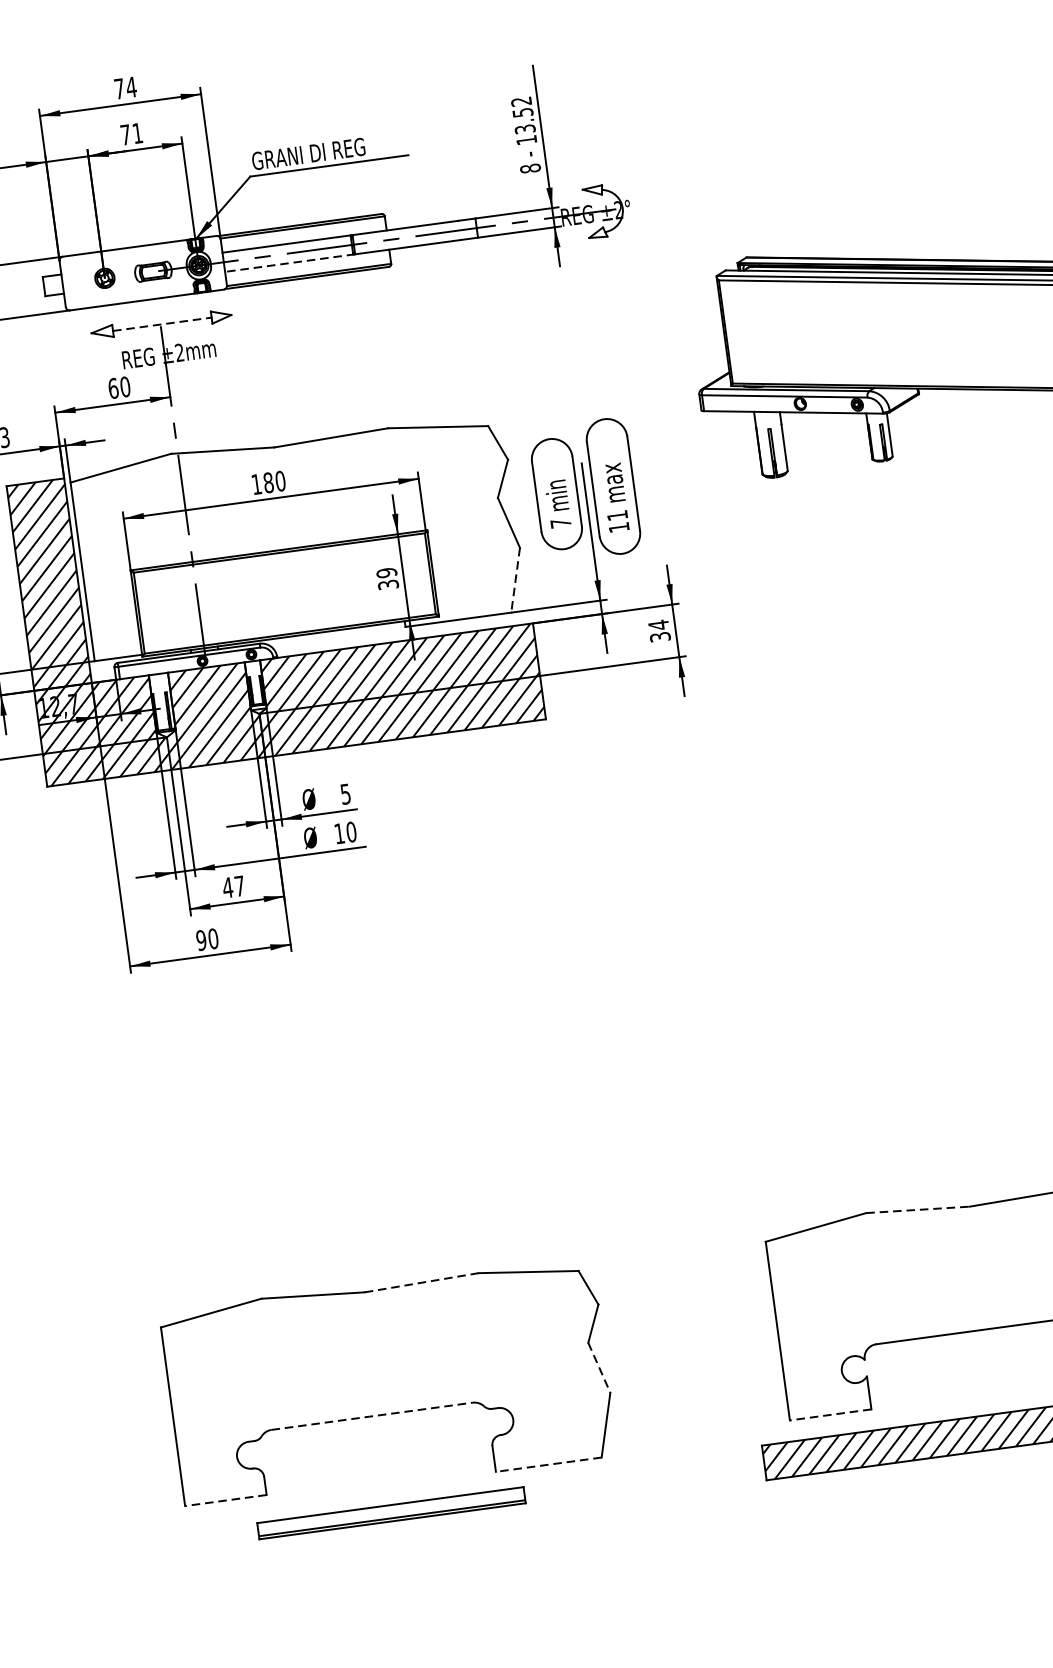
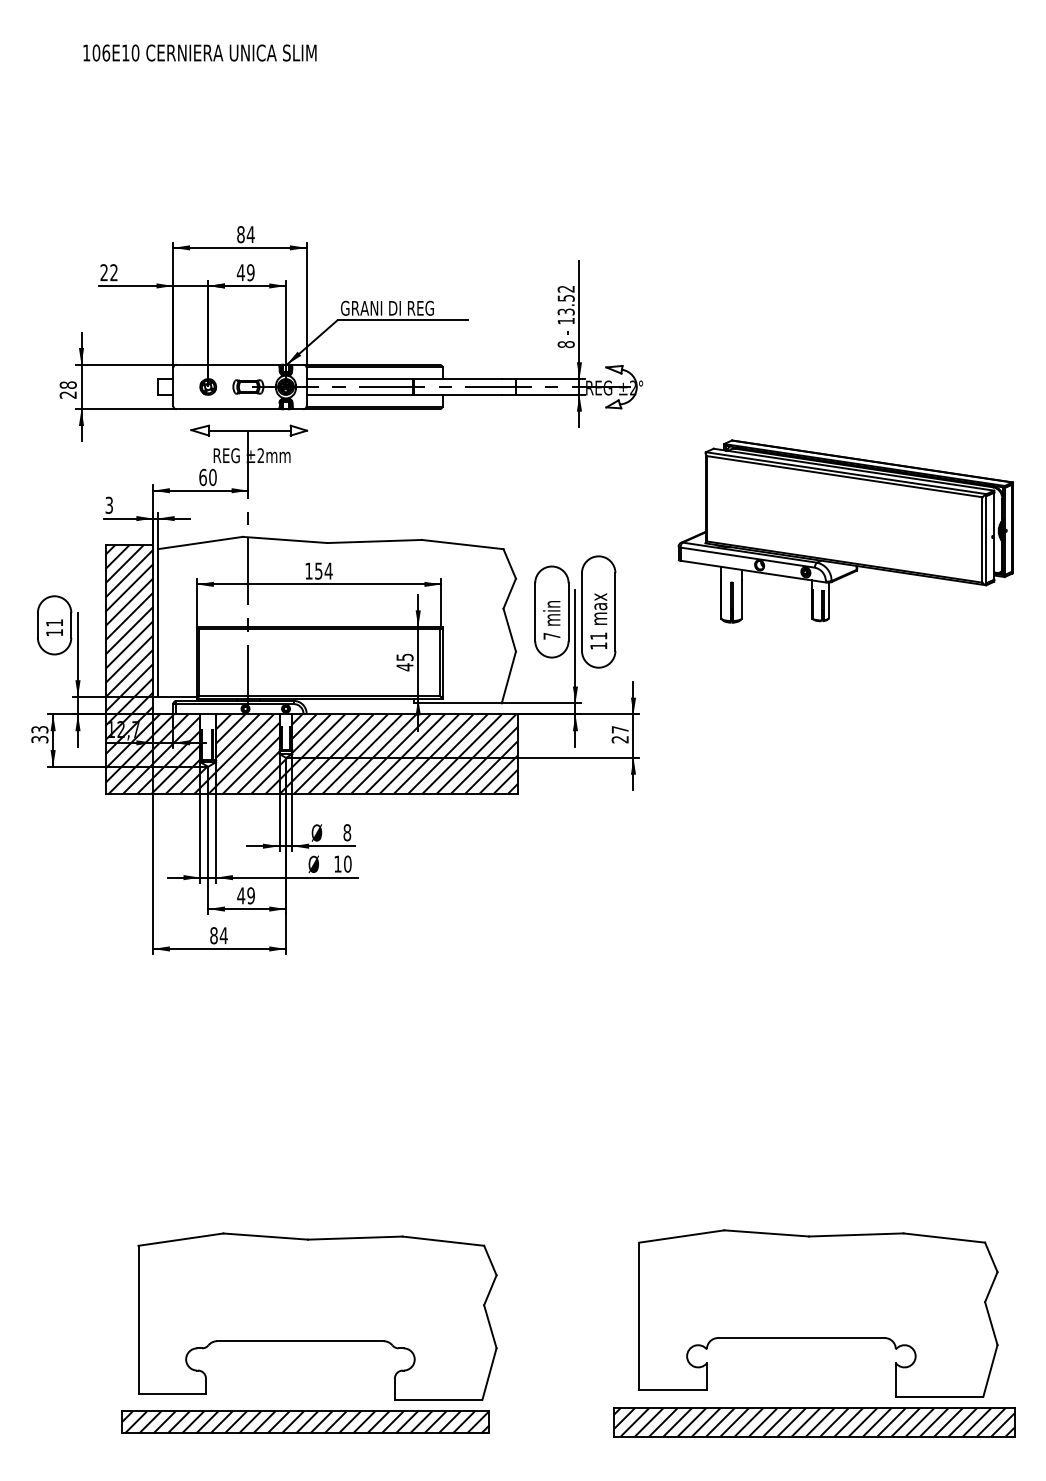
text: (118, 88) -> (240, 234), 74 -> 84
text: (131, 133) -> (245, 272), 71 -> 49
line: (290, 262) -> (360, 394), dashed -> solid
line: (161, 324) -> (249, 430), dashed -> solid
text: (274, 481) -> (323, 570), 180 -> 154
text: (387, 579) -> (404, 662), 39 -> 45
line: (515, 580) -> (508, 677), dashed -> solid
text: (658, 631) -> (619, 734), 34 -> 27
text: (345, 793) -> (347, 832), 5 -> 8
text: (239, 885) -> (250, 895), 47 -> 49
text: (206, 939) -> (218, 935), 90 -> 84
line: (918, 1209) -> (767, 1233), dashed -> solid
line: (421, 1283) -> (355, 1238), dashed -> solid
line: (599, 1368) -> (490, 1327), dashed -> solid
line: (831, 1414) -> (673, 1390), dashed -> solid
line: (372, 1416) -> (300, 1341), dashed -> solid
line: (548, 1464) -> (438, 1399), dashed -> solid
line: (226, 1500) -> (172, 1393), dashed -> solid
part: (391, 1512) -> (305, 1421), size x1.67

